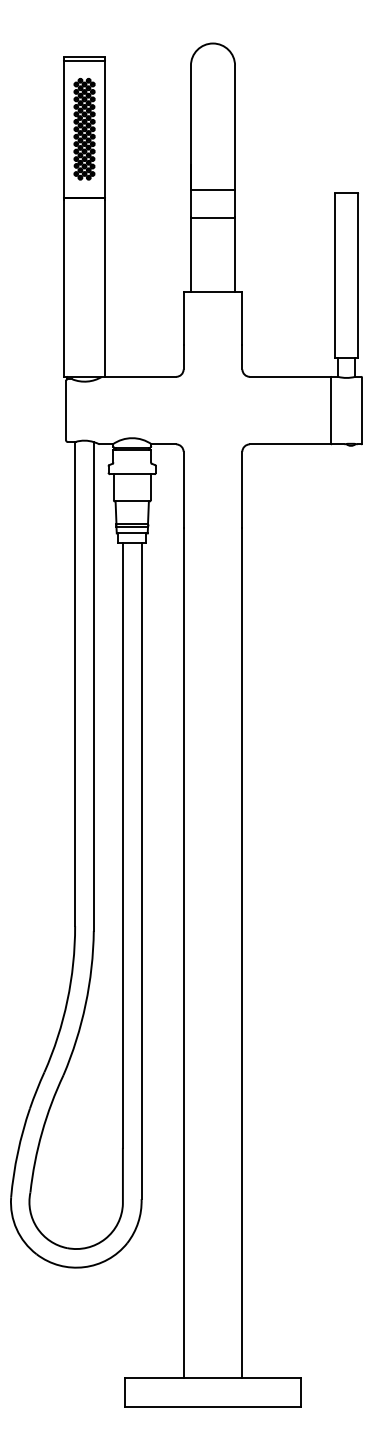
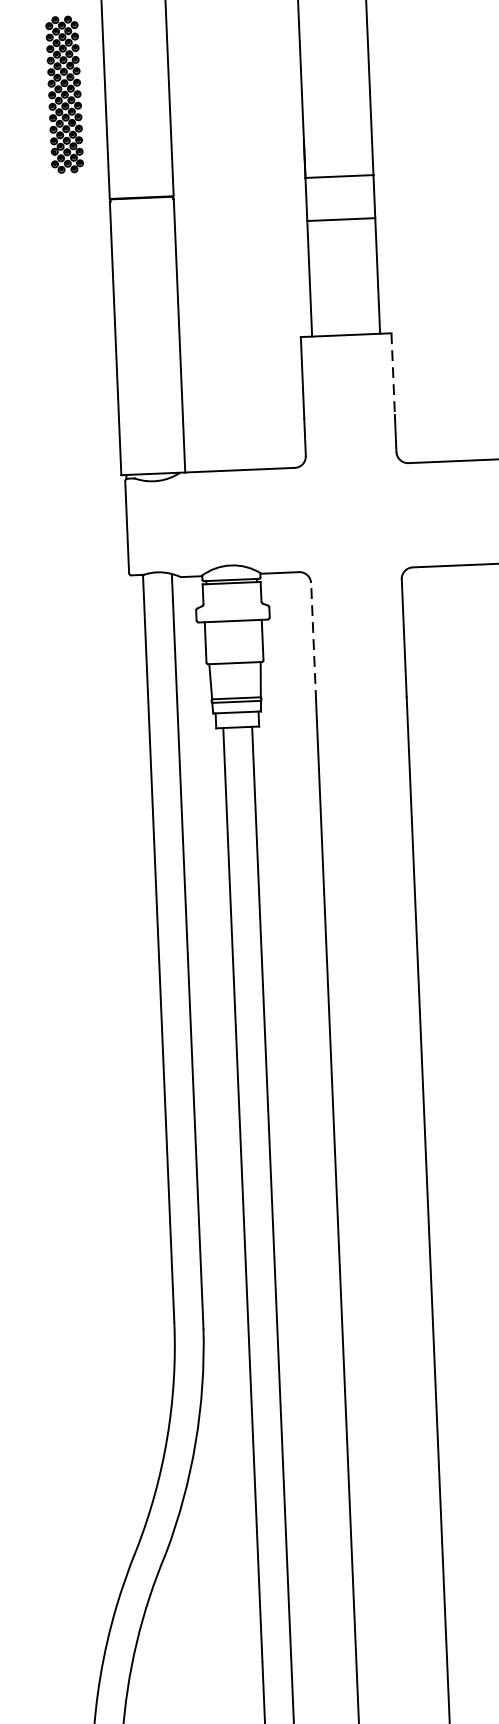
part: (84, 129) -> (64, 95), moved
line: (242, 319) -> (393, 375), solid -> dashed
line: (183, 489) -> (313, 641), solid -> dashed

